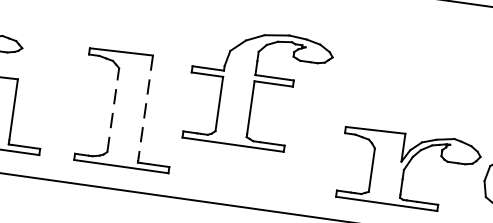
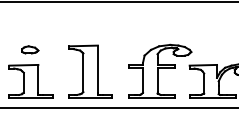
part: (260, 88) -> (160, 70), moved
line: (144, 107) -> (97, 69), dashed -> solid
line: (113, 109) -> (83, 72), dashed -> solid

